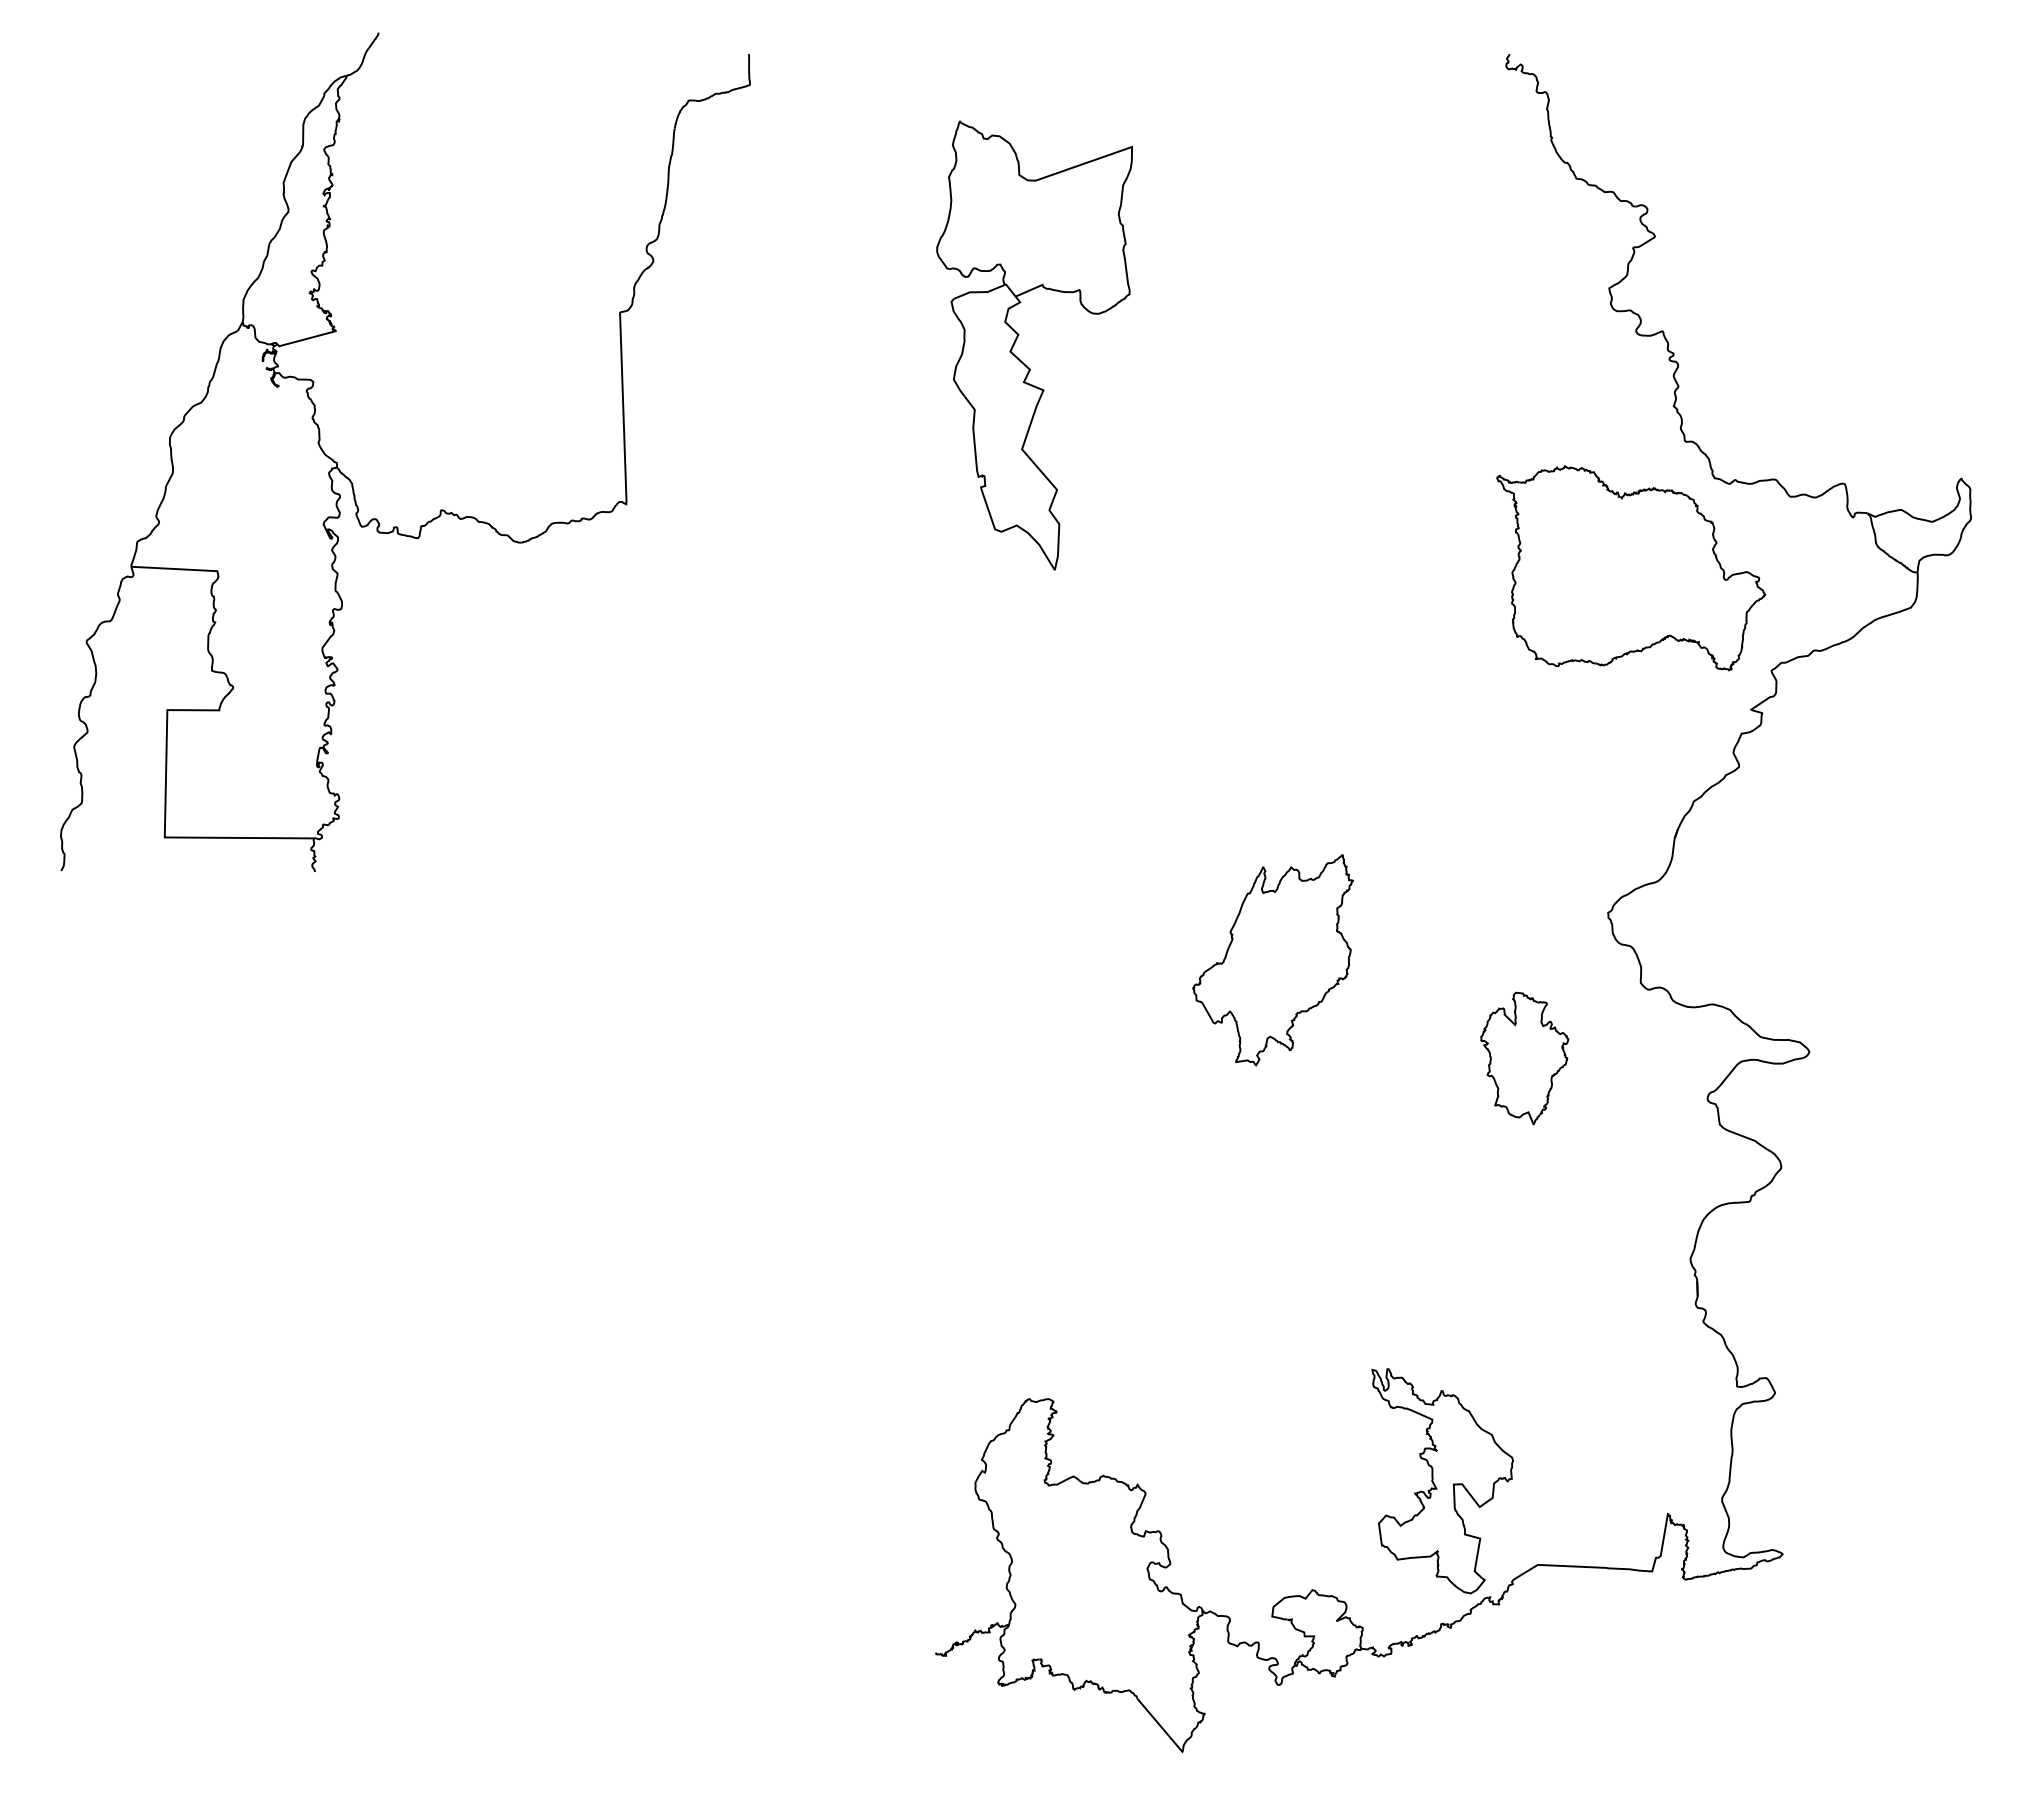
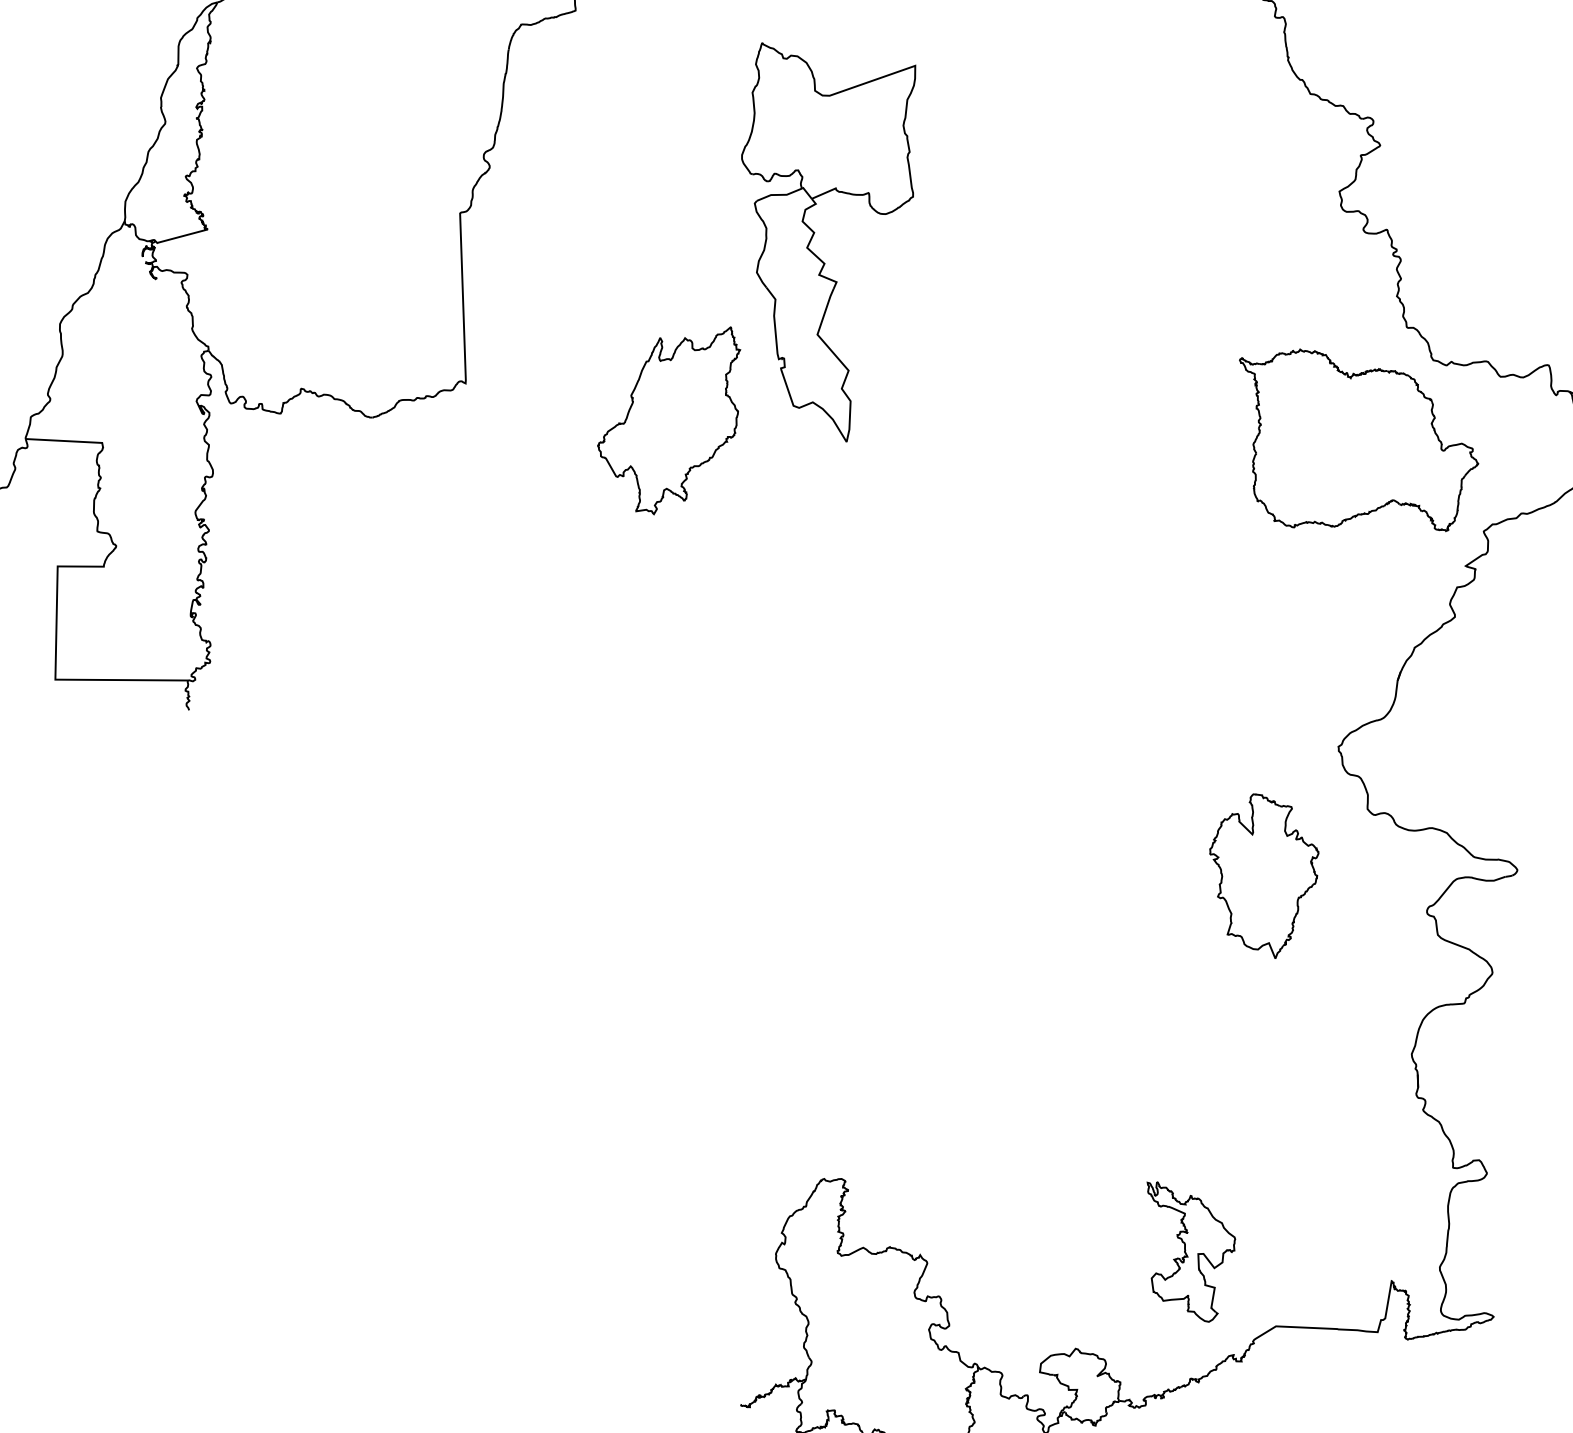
part: (1273, 960) -> (669, 420), moved
part: (1524, 1058) -> (1264, 876), size x1.4
part: (1442, 1481) -> (1191, 1252), size x0.7

